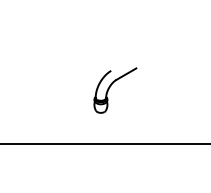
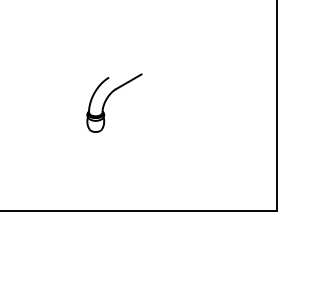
part: (110, 87) -> (108, 98), moved

